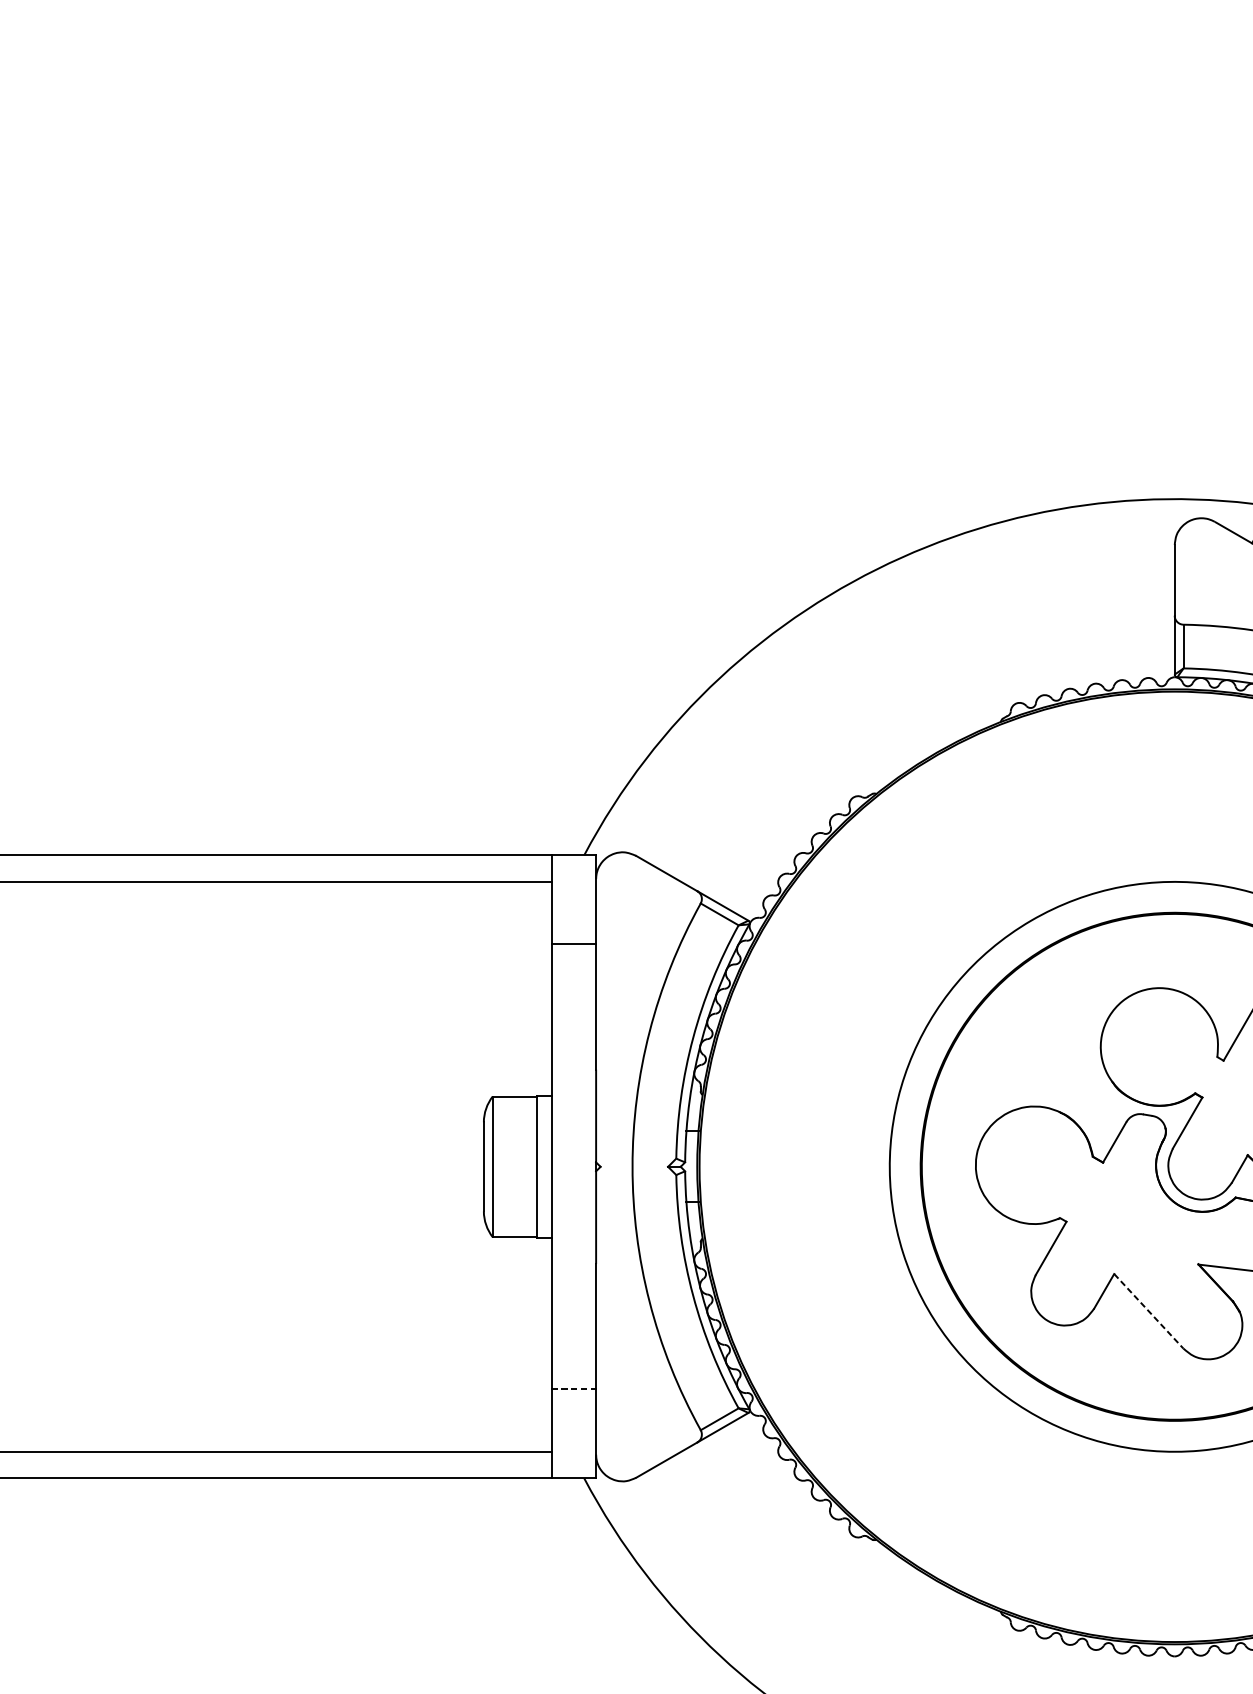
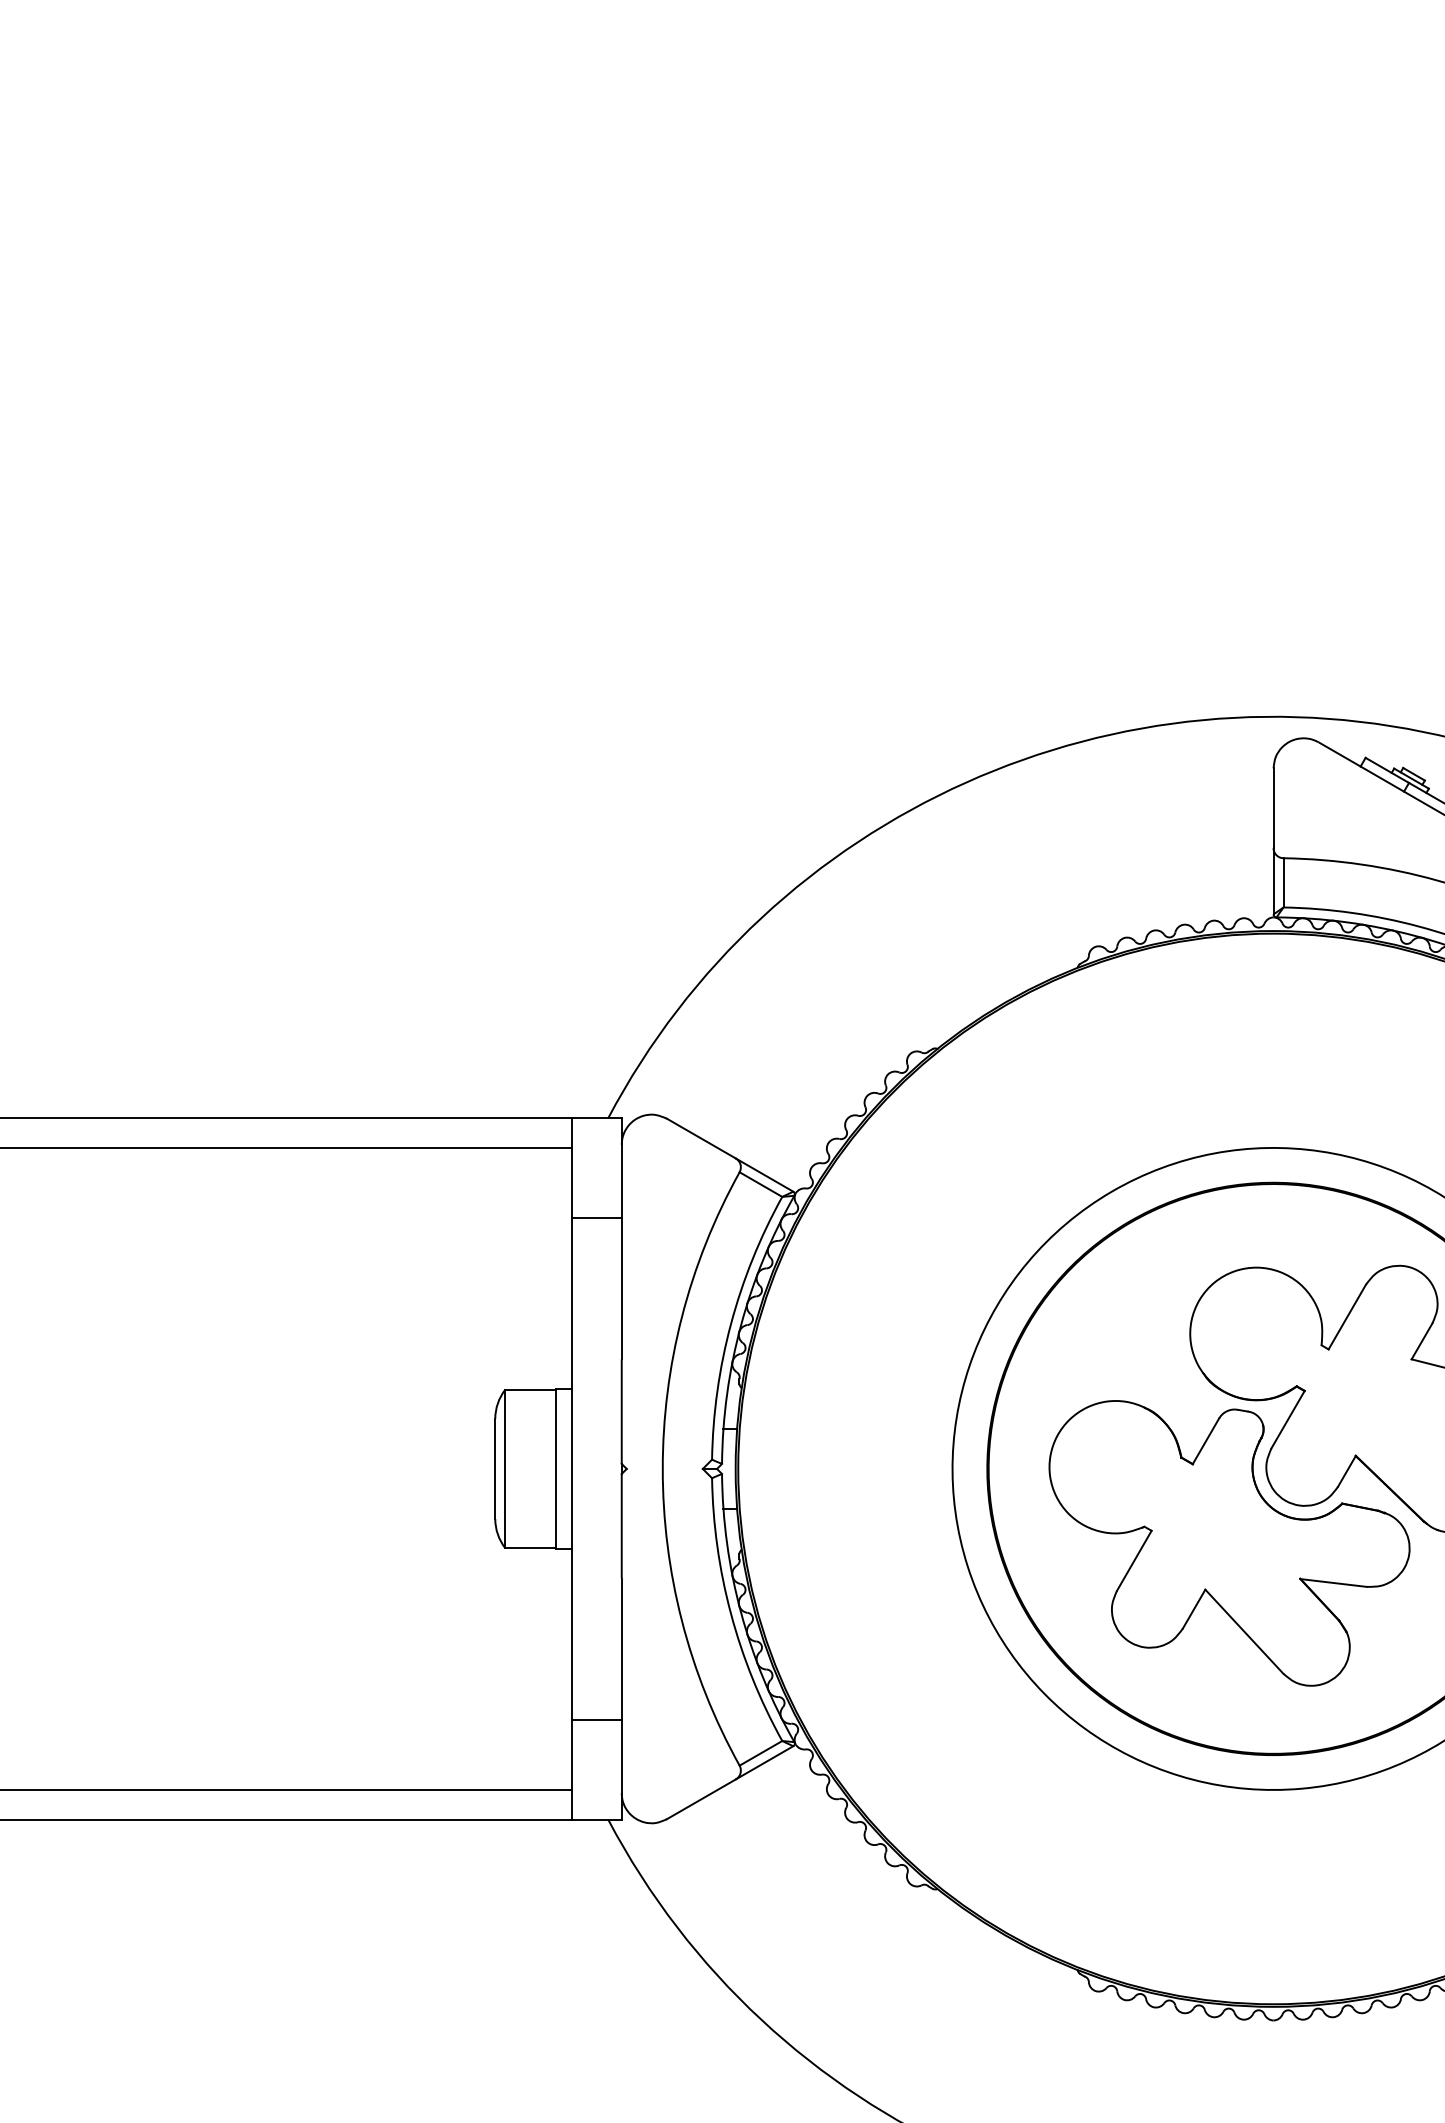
line: (1148, 1311) -> (1244, 1631), dashed -> solid
line: (574, 1389) -> (597, 1719), dashed -> solid

